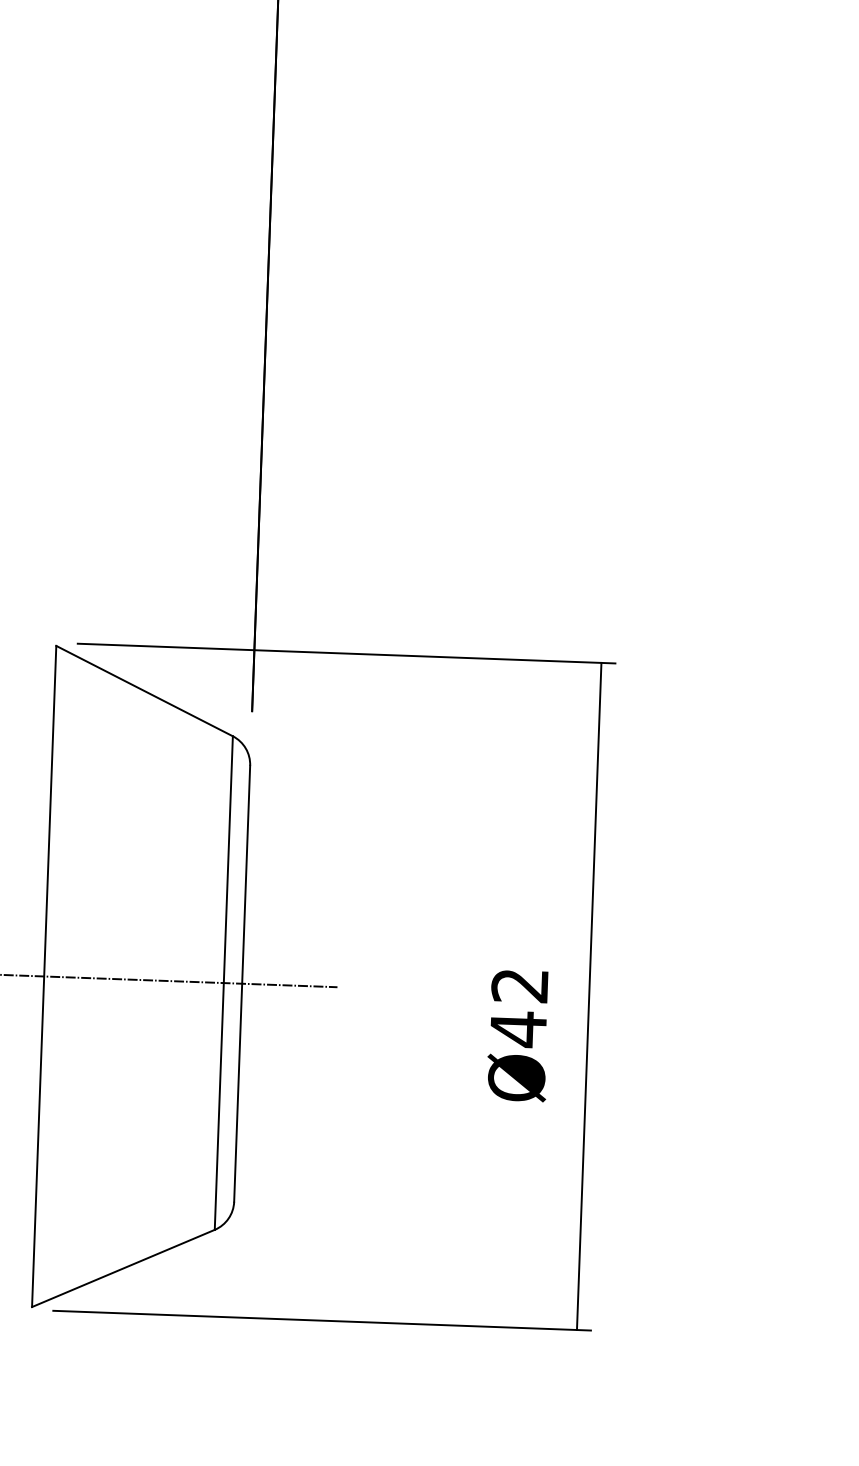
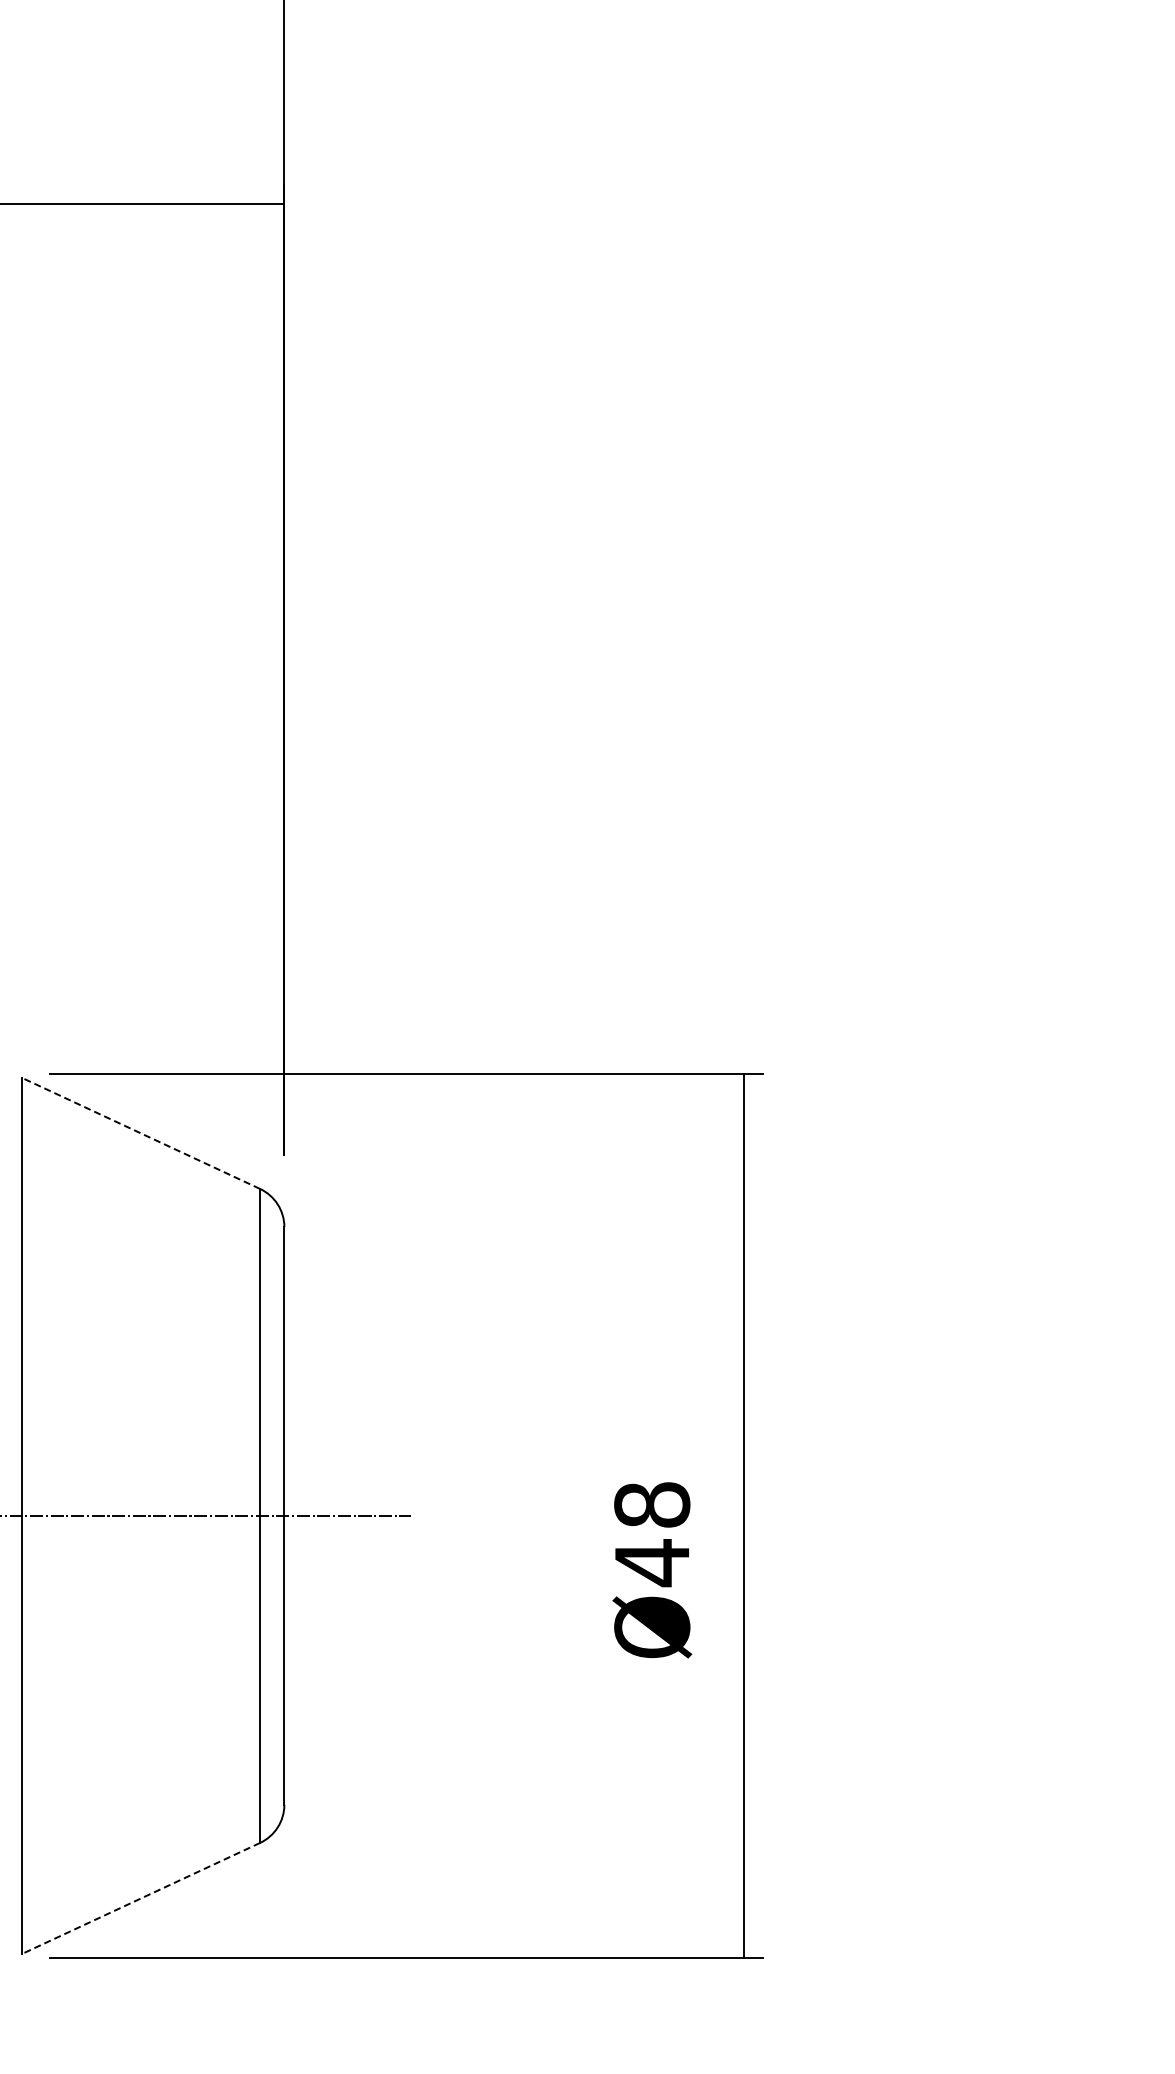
line: (144, 691) -> (140, 1133), solid -> dashed
text: (520, 985) -> (652, 1504), Ø42 -> Ø48
line: (122, 1268) -> (140, 1898), solid -> dashed

